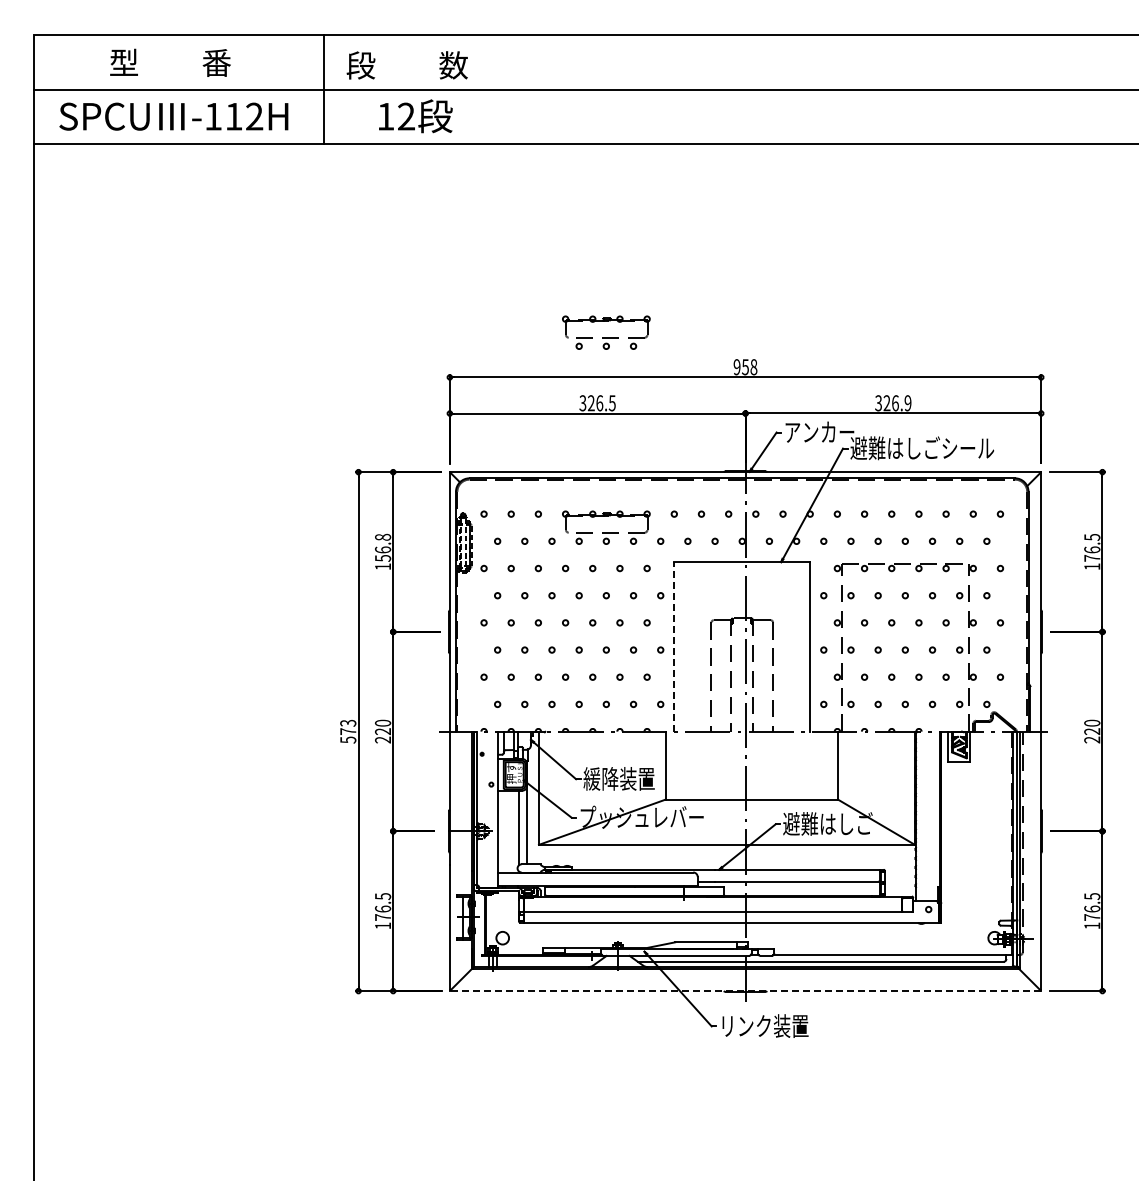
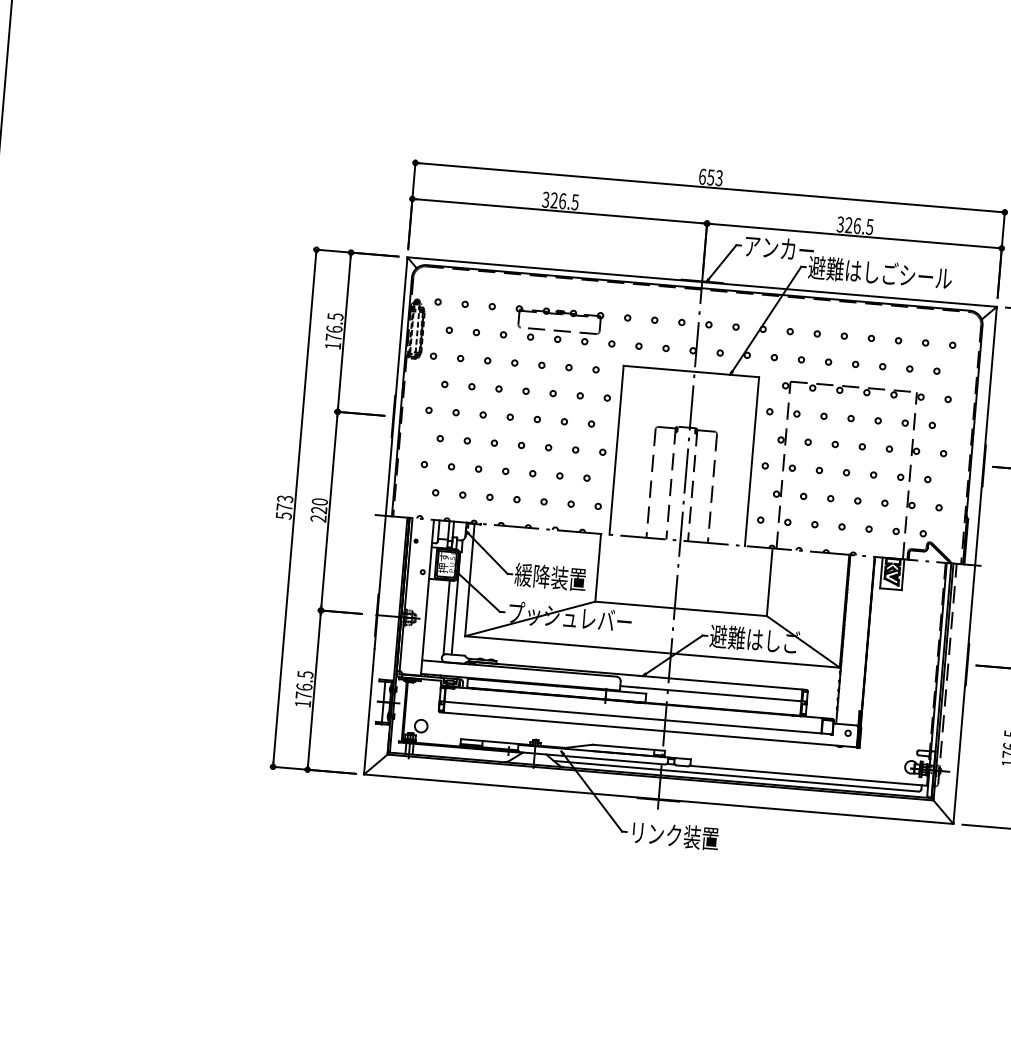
part: (606, 332) -> (575, 131), removed
text: (745, 367) -> (710, 177), 958 -> 653
text: (907, 403) -> (869, 227), 326.9 -> 326.5
text: (383, 547) -> (335, 326), 156.8 -> 176.5
line: (674, 646) -> (616, 449), dashed -> solid
line: (745, 991) -> (658, 799), dashed -> solid

